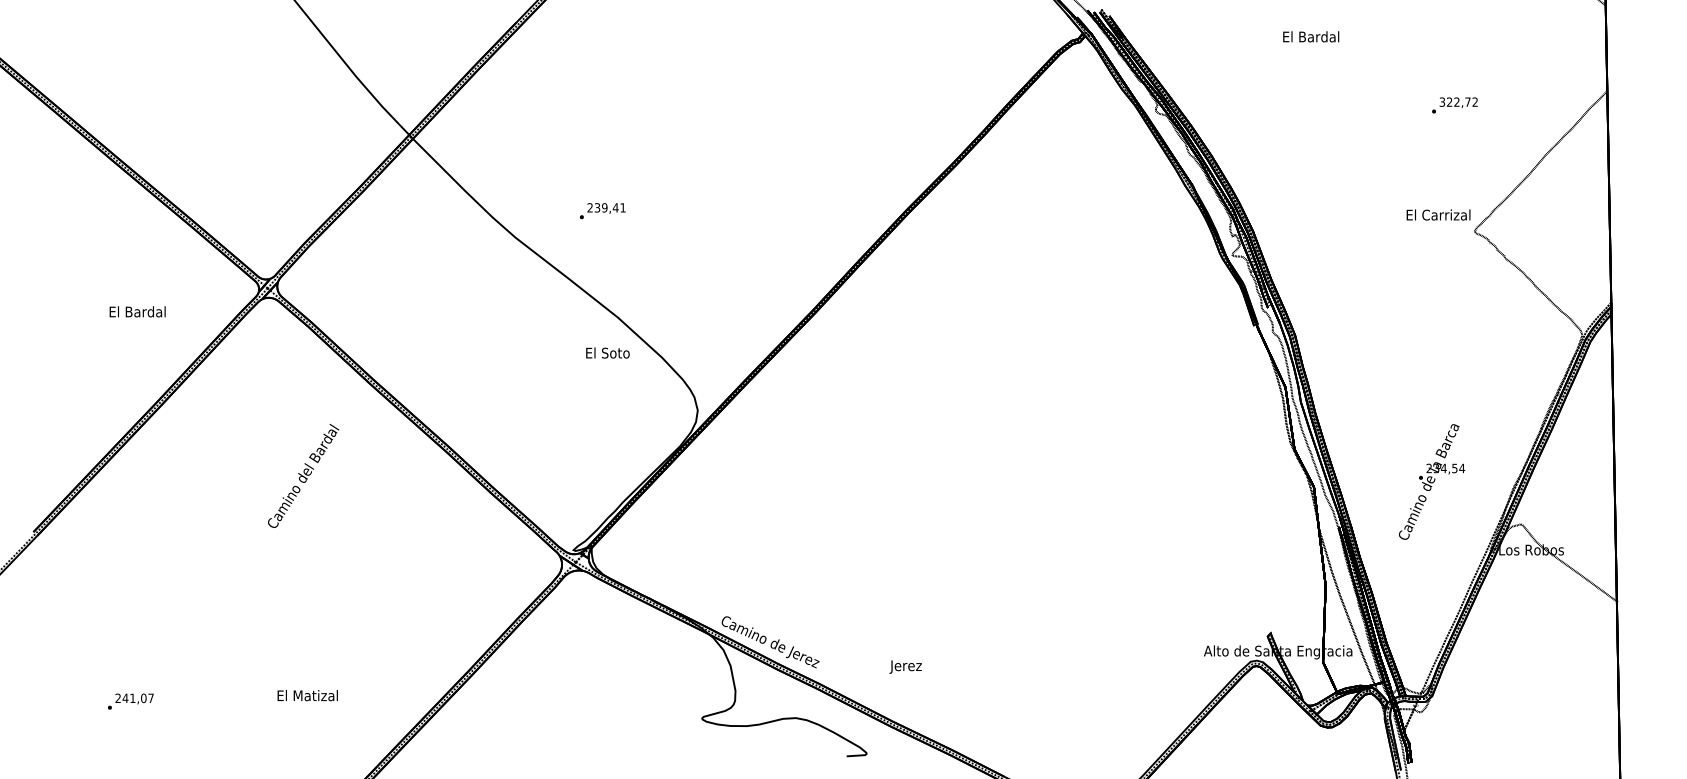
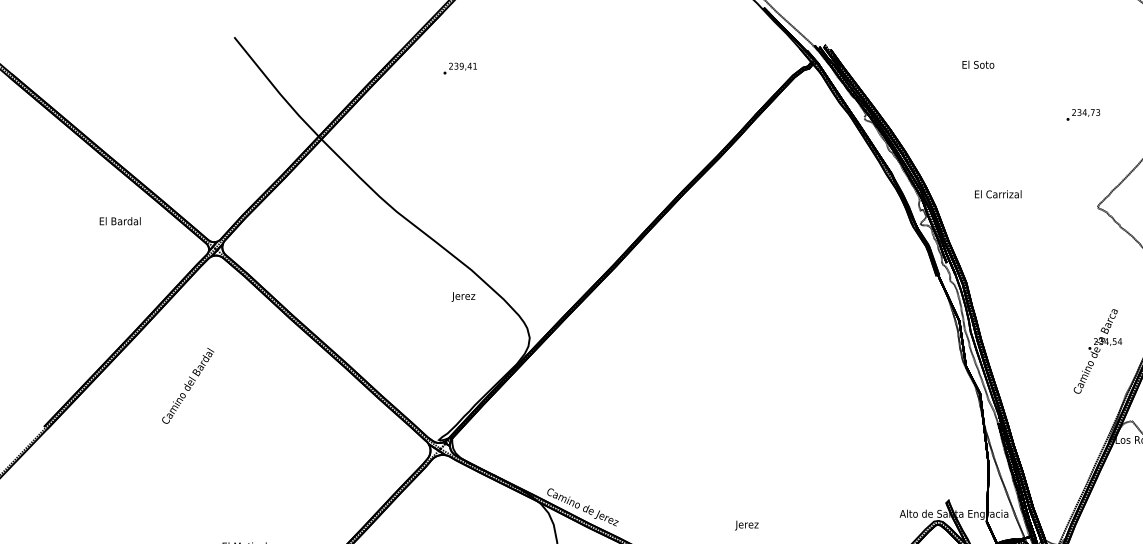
text: (1311, 36) -> (978, 64), El Bardal -> El Soto
text: (1458, 101) -> (1085, 112), 322,72 -> 234,73
text: (602, 211) -> (460, 68), moved
text: (1438, 214) -> (998, 193), moved
text: (137, 311) -> (120, 220), moved
text: (607, 354) -> (463, 297), El Soto -> Jerez
text: (303, 475) -> (188, 385), moved
text: (1432, 481) -> (1098, 351), moved
text: (905, 666) -> (746, 525), moved

